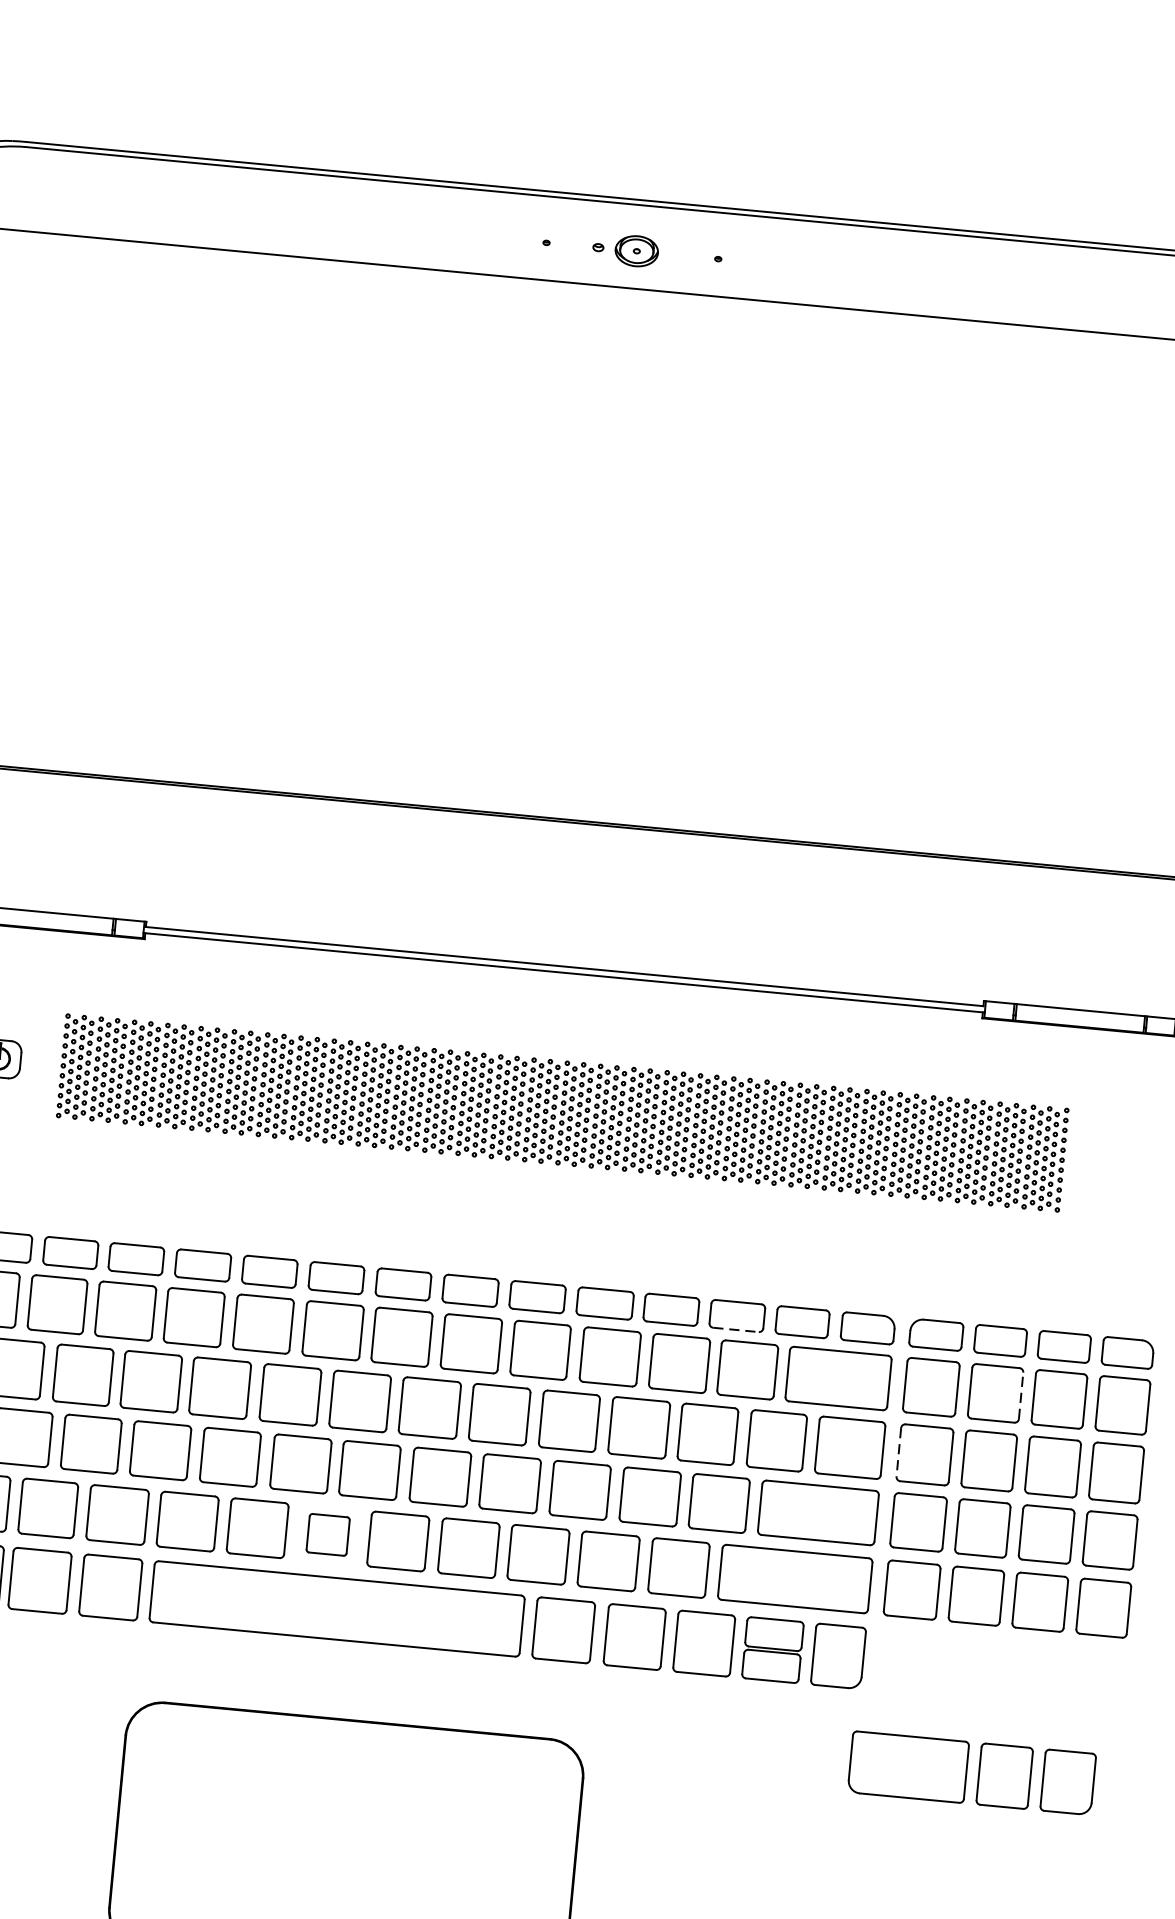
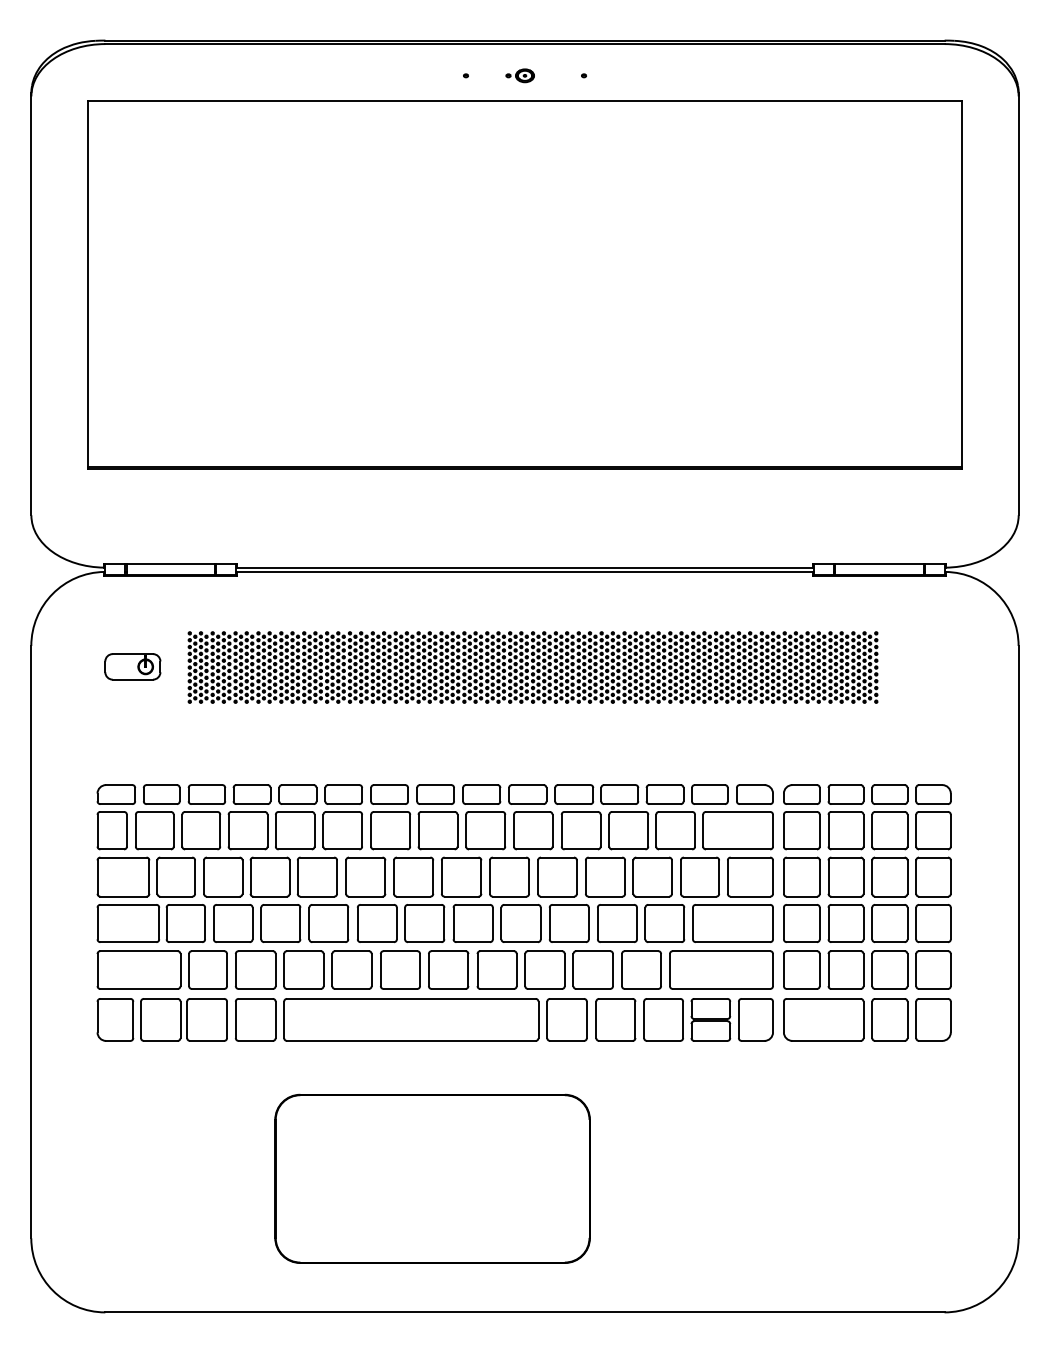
part: (624, 249) -> (519, 75), size x0.62
line: (736, 1330) -> (665, 804), dashed -> solid
line: (1021, 1395) -> (863, 830), dashed -> solid
line: (898, 1452) -> (783, 877), dashed -> solid
part: (328, 1534) -> (400, 969), size x1.43
part: (972, 1772) -> (867, 1019), moved

